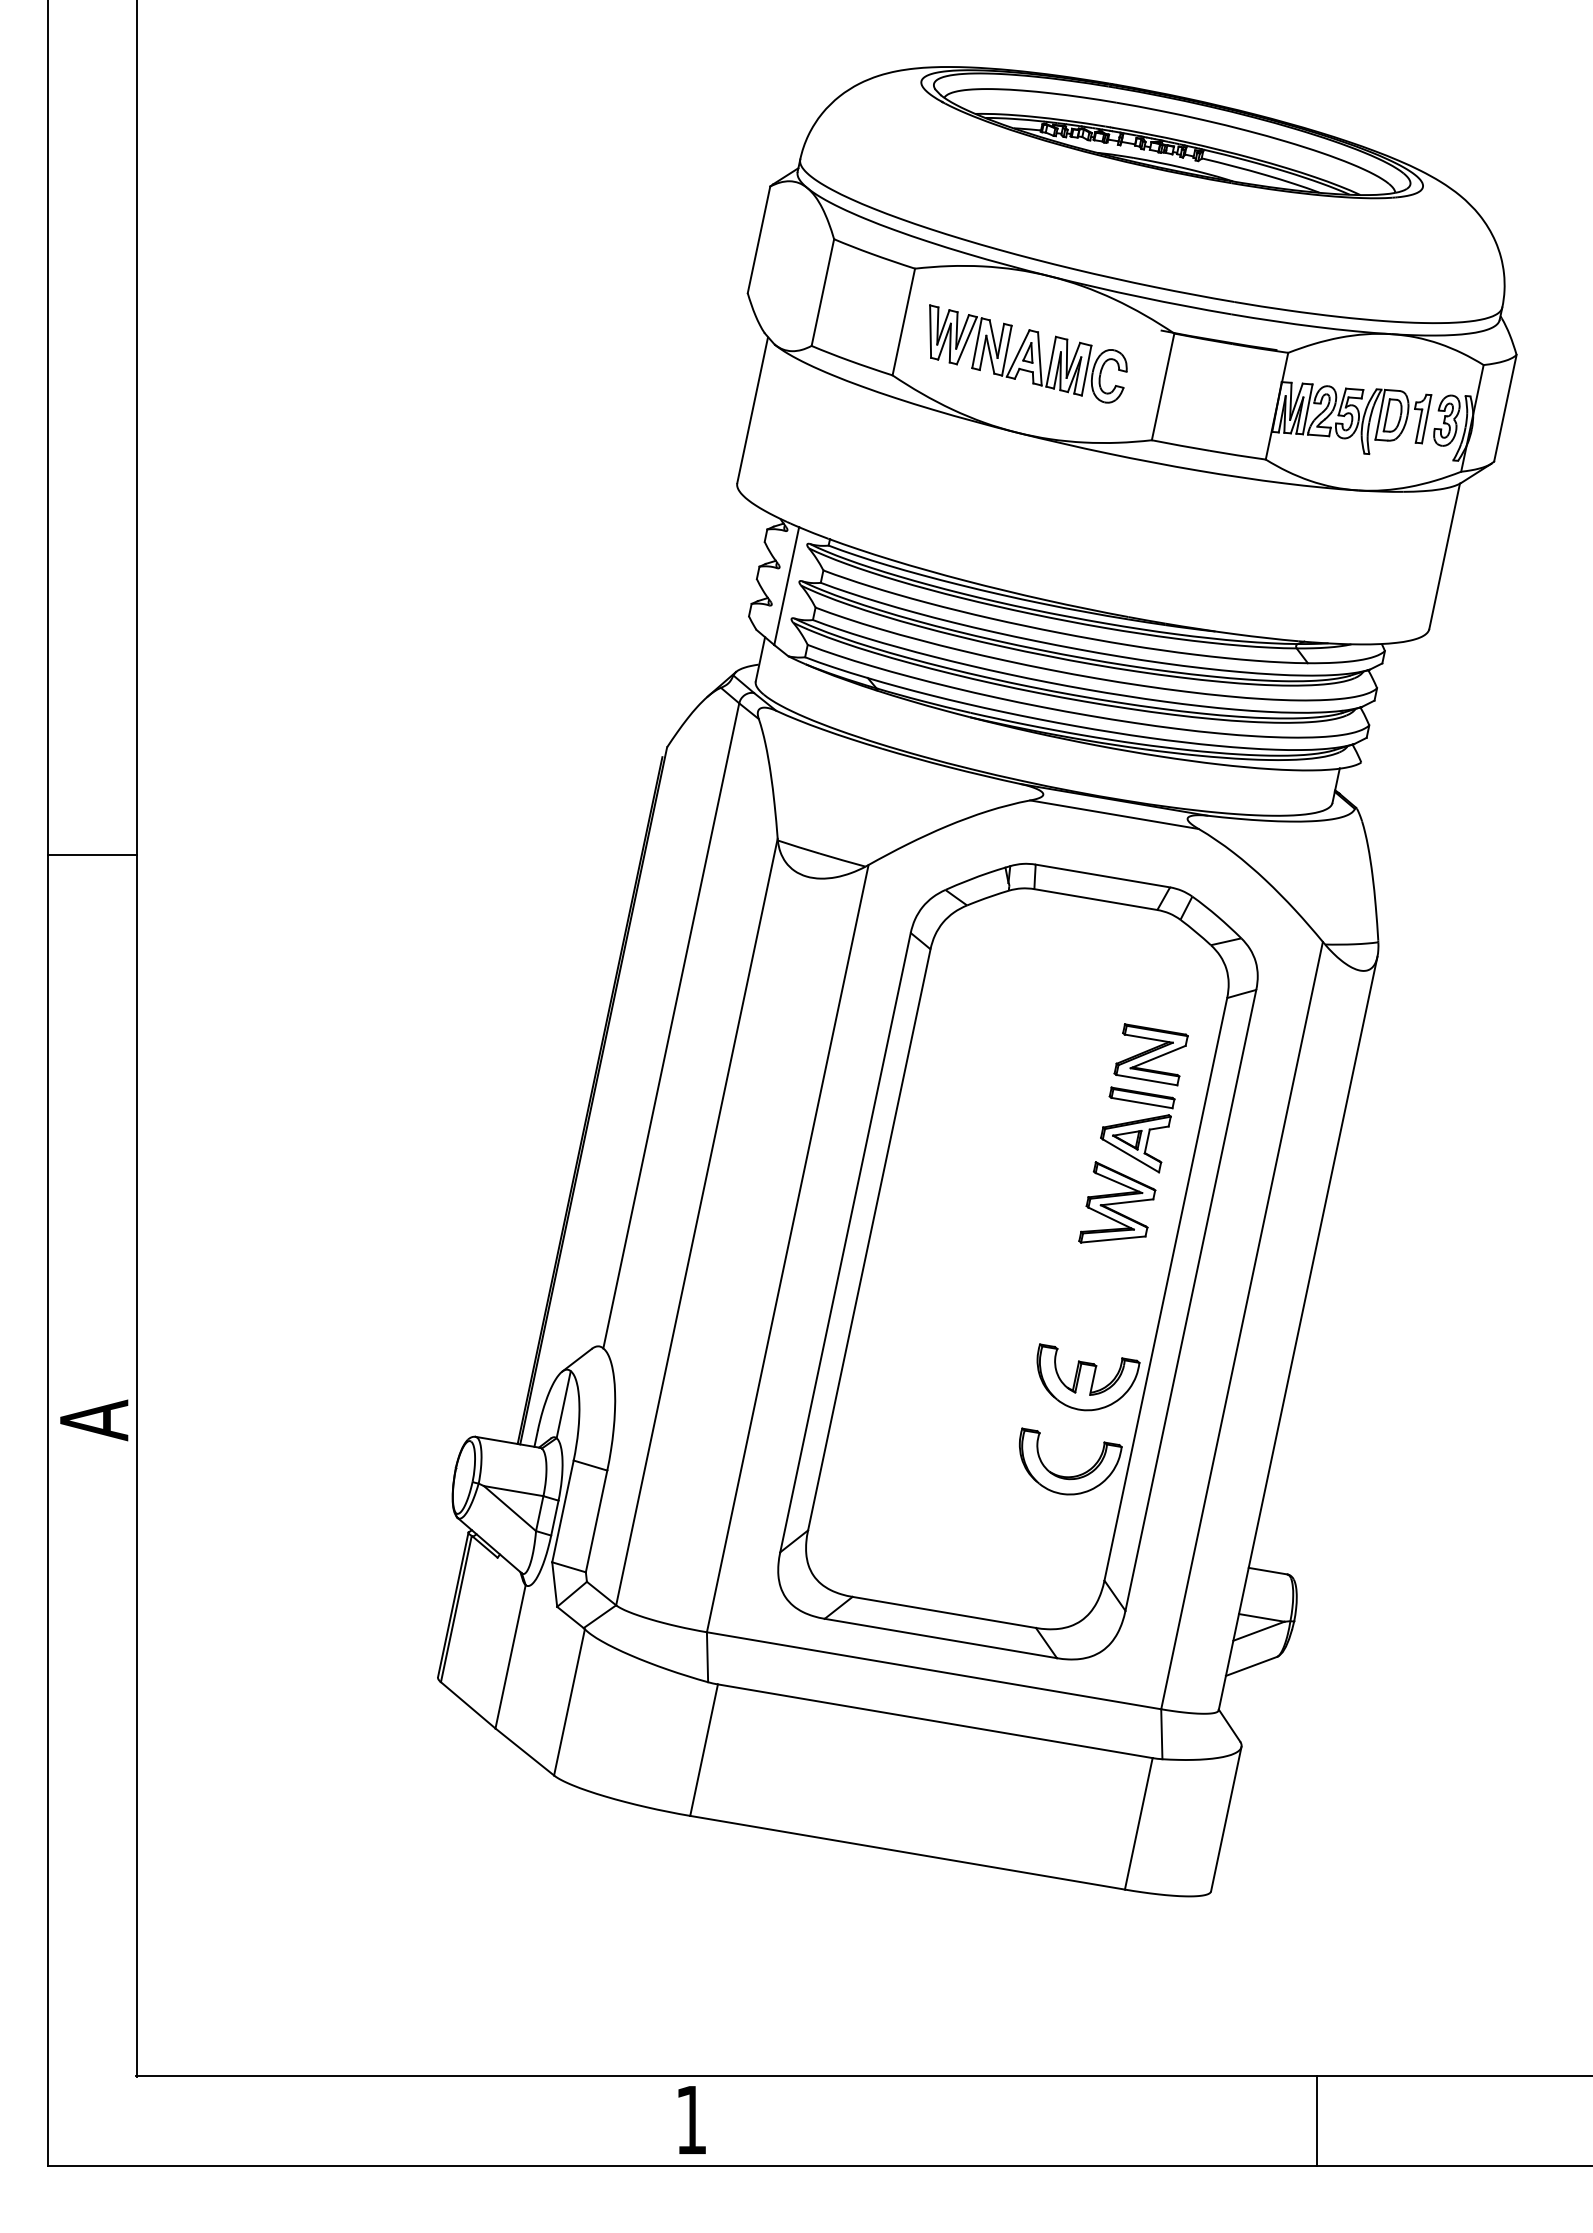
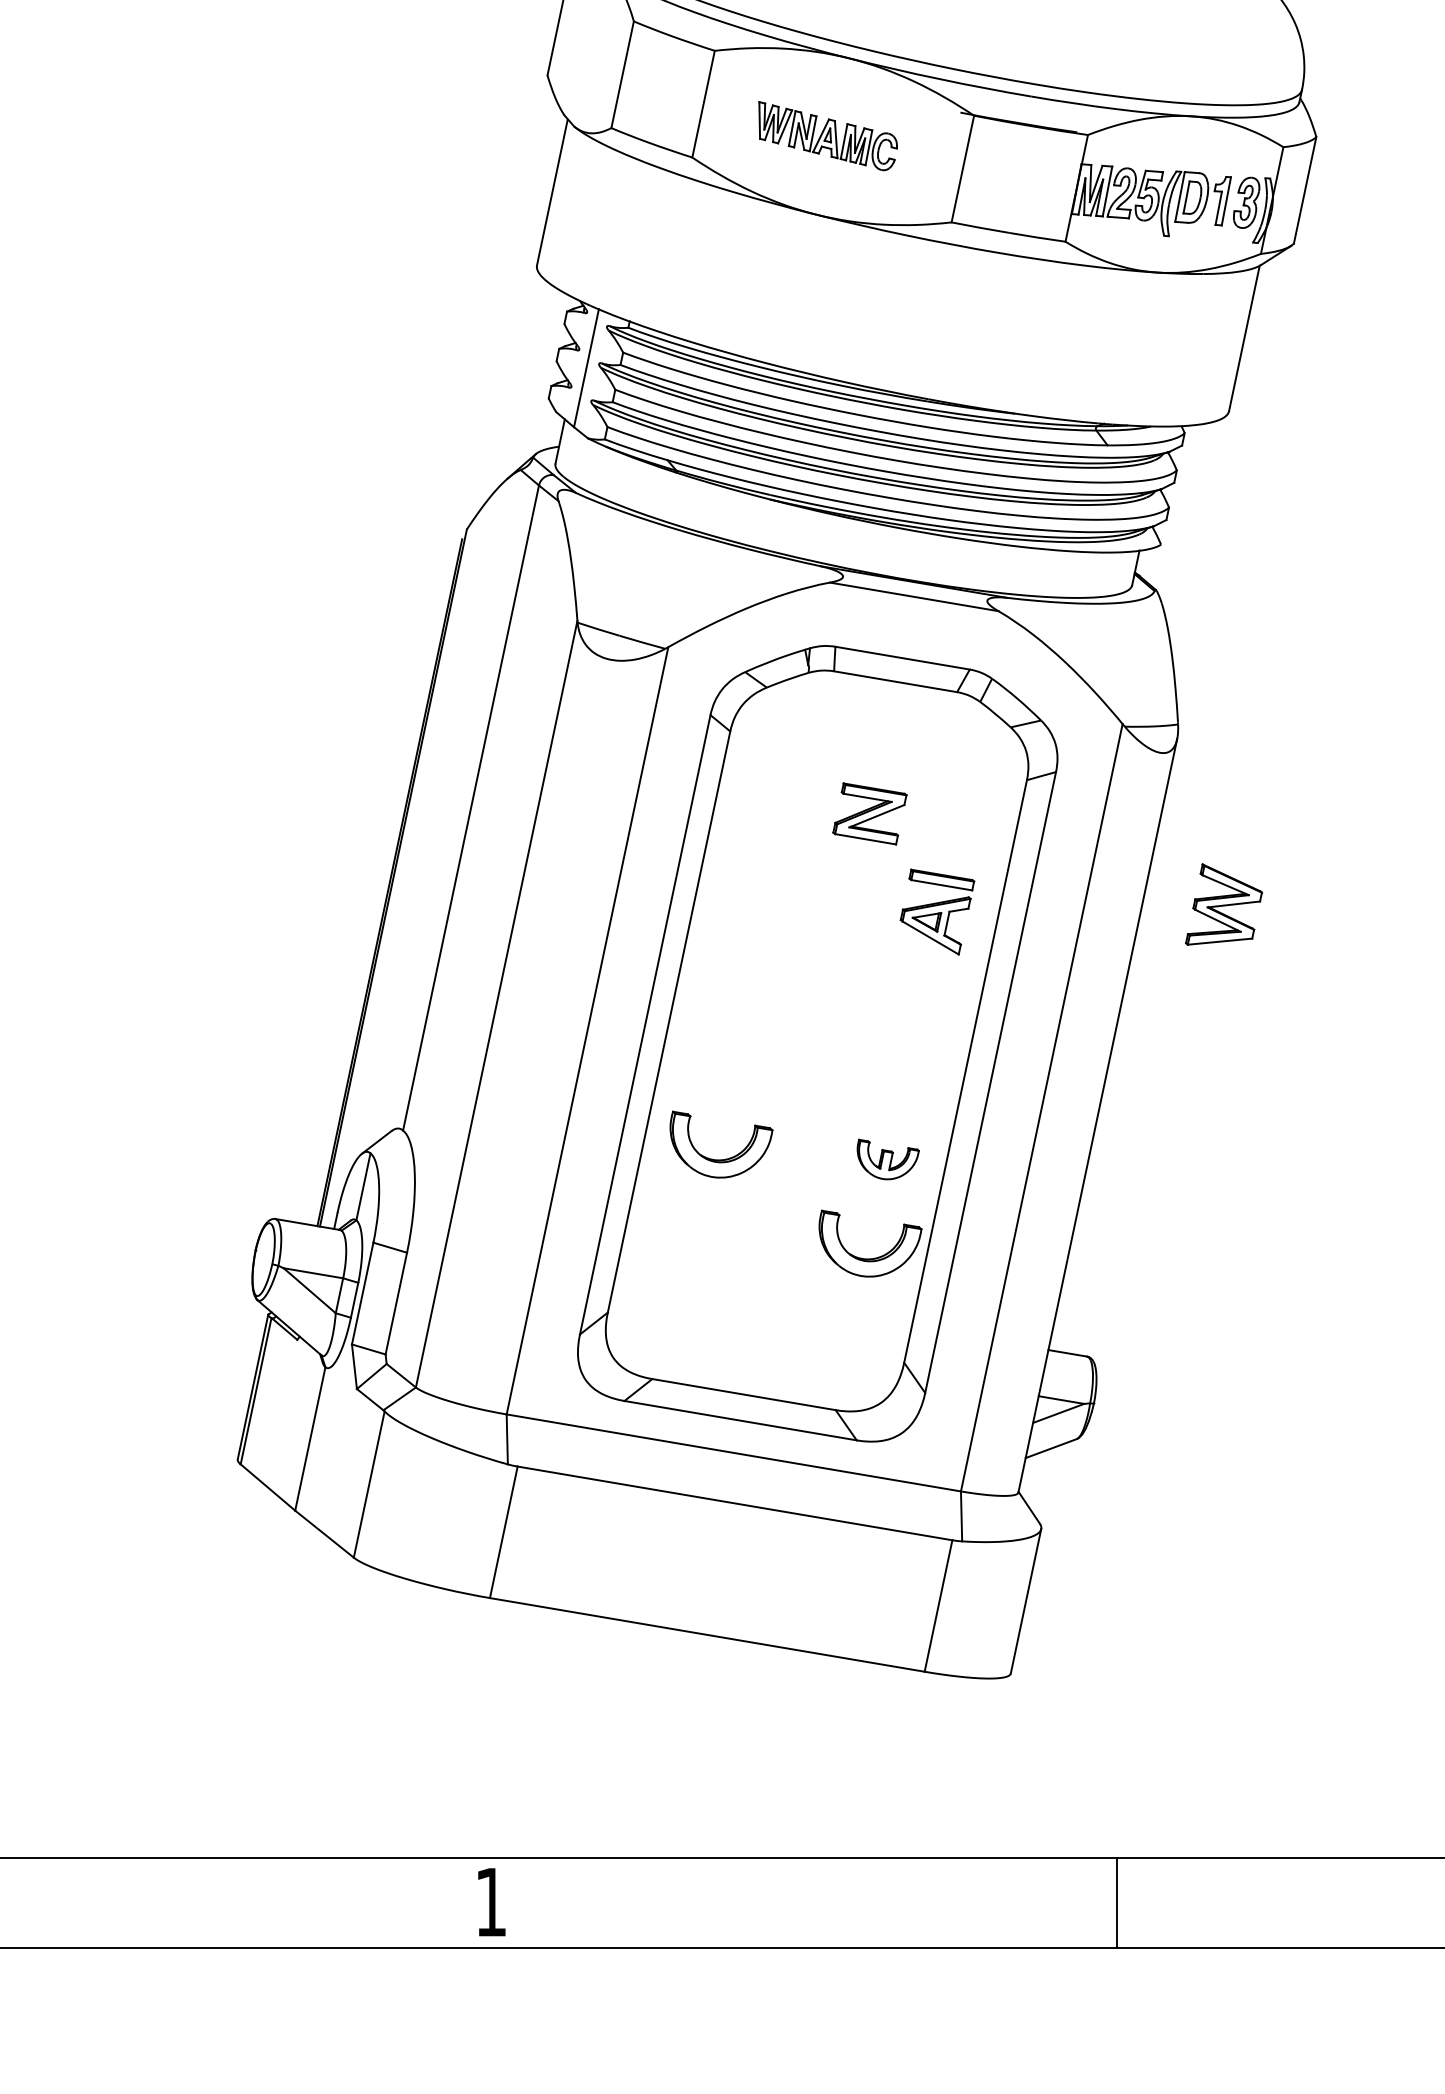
part: (1028, 353) -> (828, 135), size x0.7
part: (1150, 1054) -> (869, 813), moved
part: (1117, 1202) -> (1224, 904), moved
part: (925, 1376) -> (725, 1158), added
part: (1088, 1377) -> (888, 1159), size x0.6

